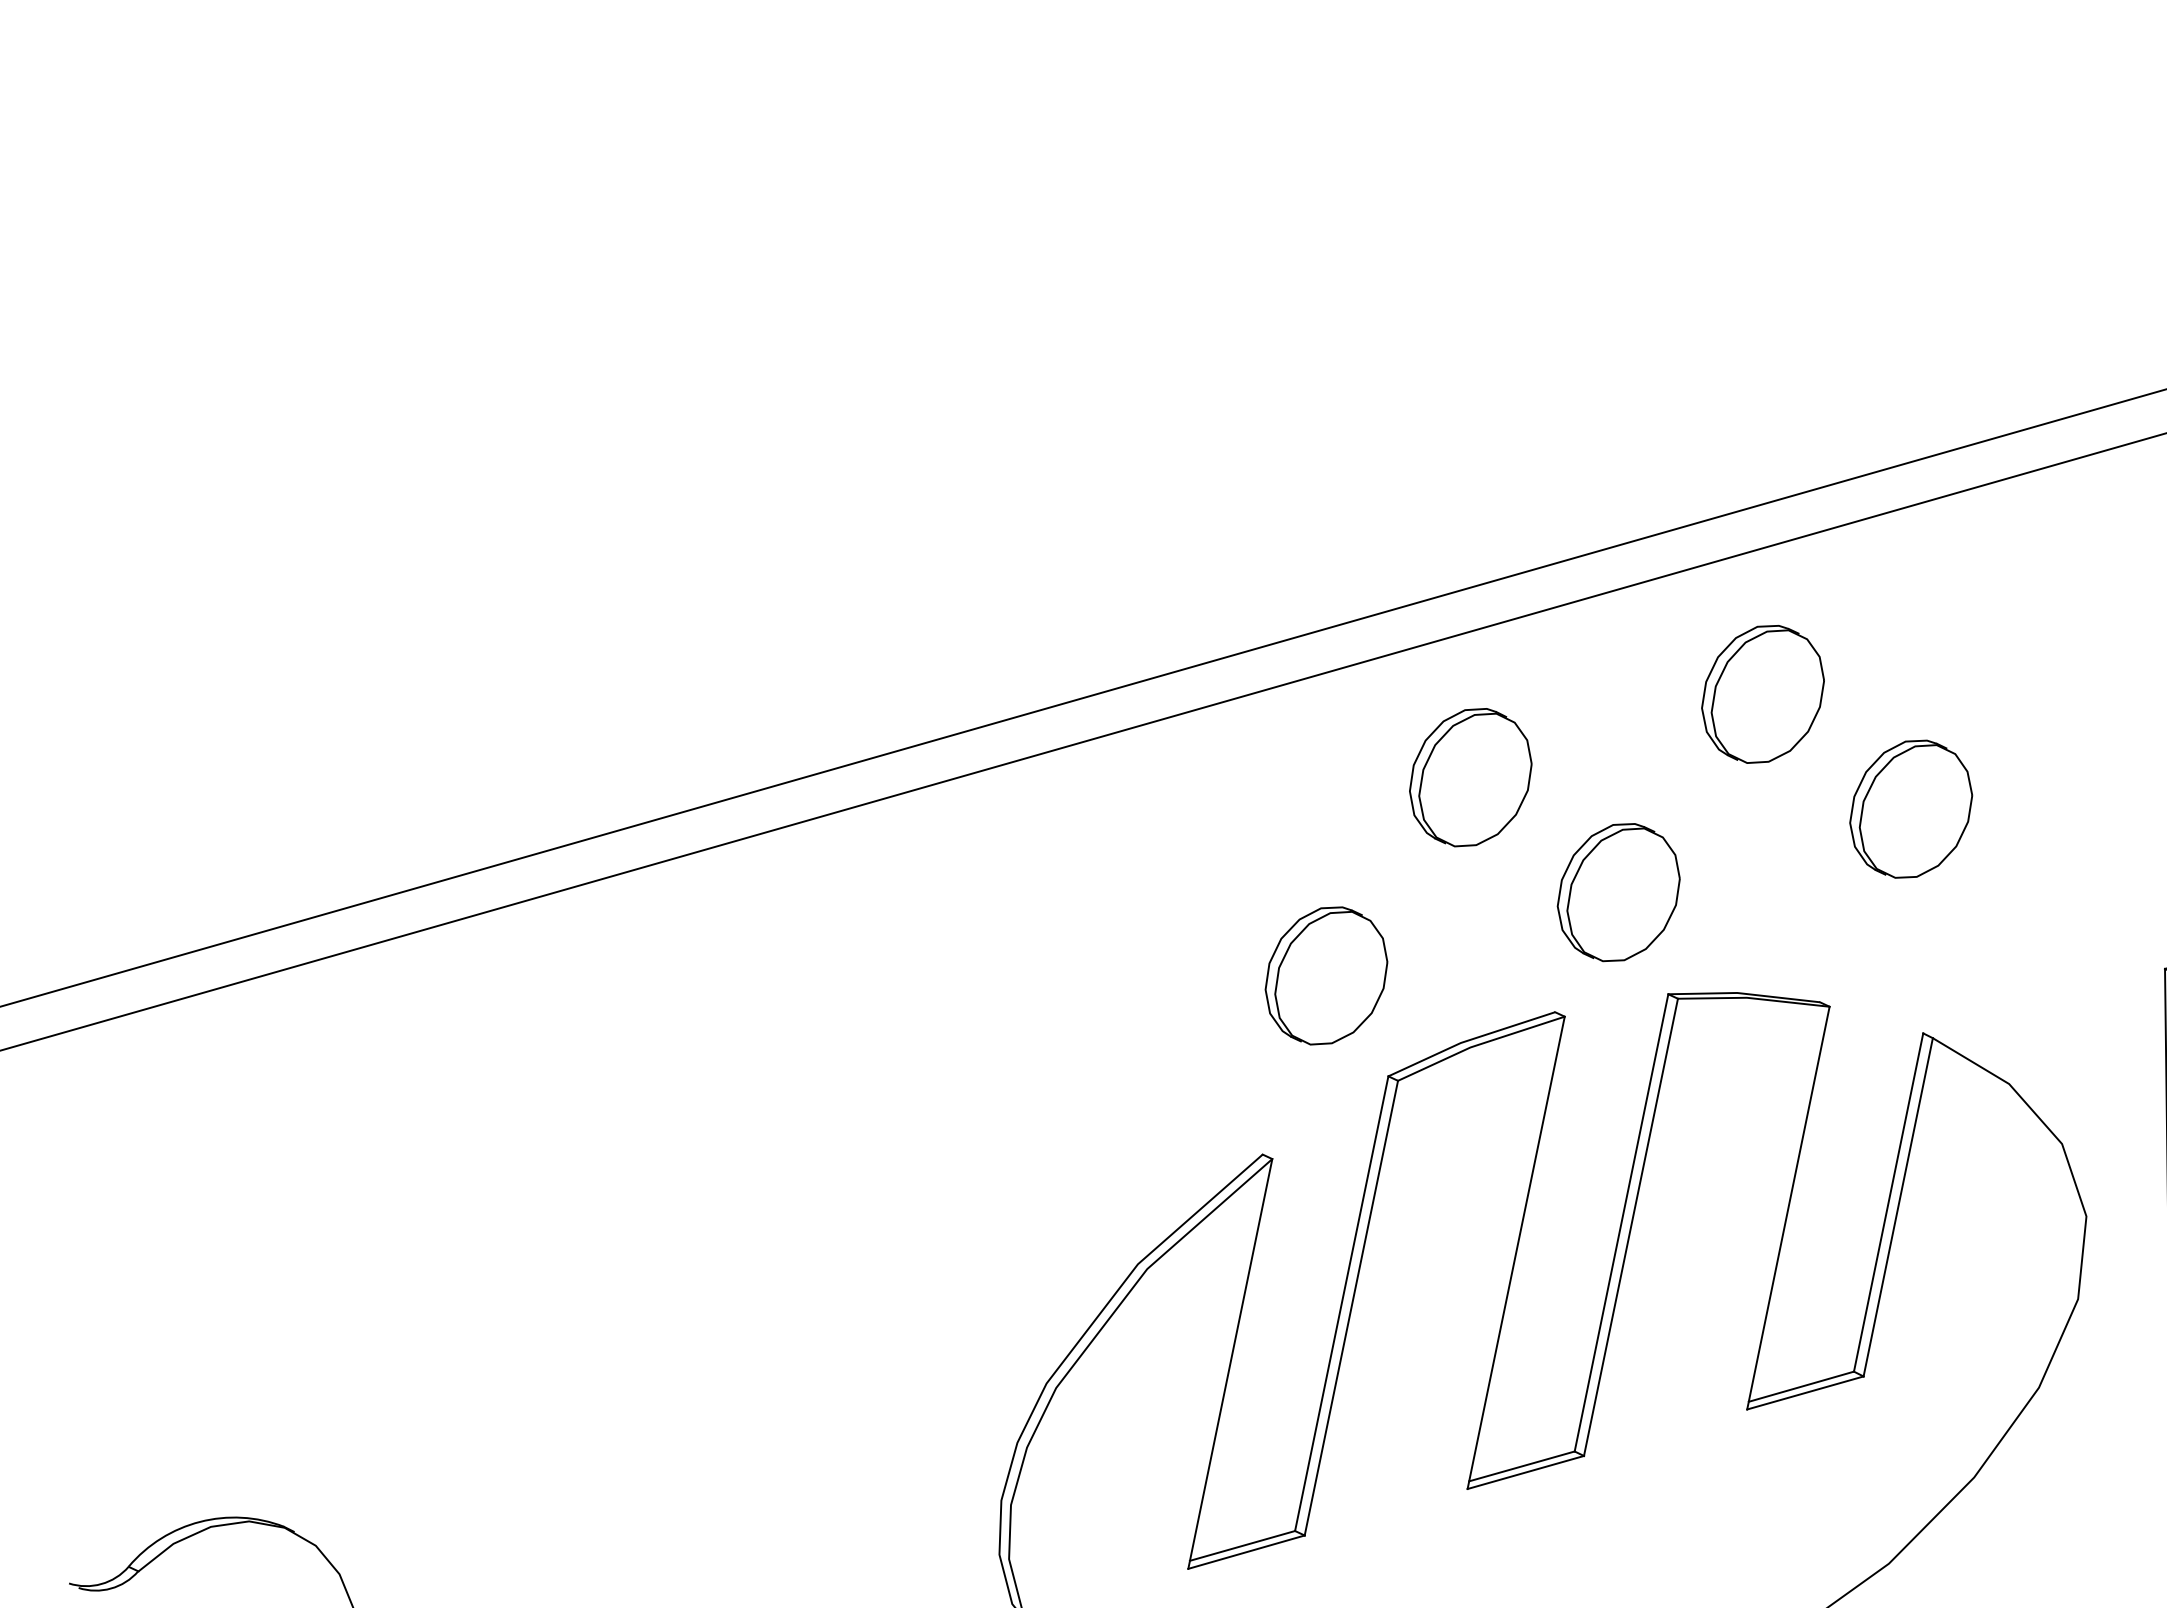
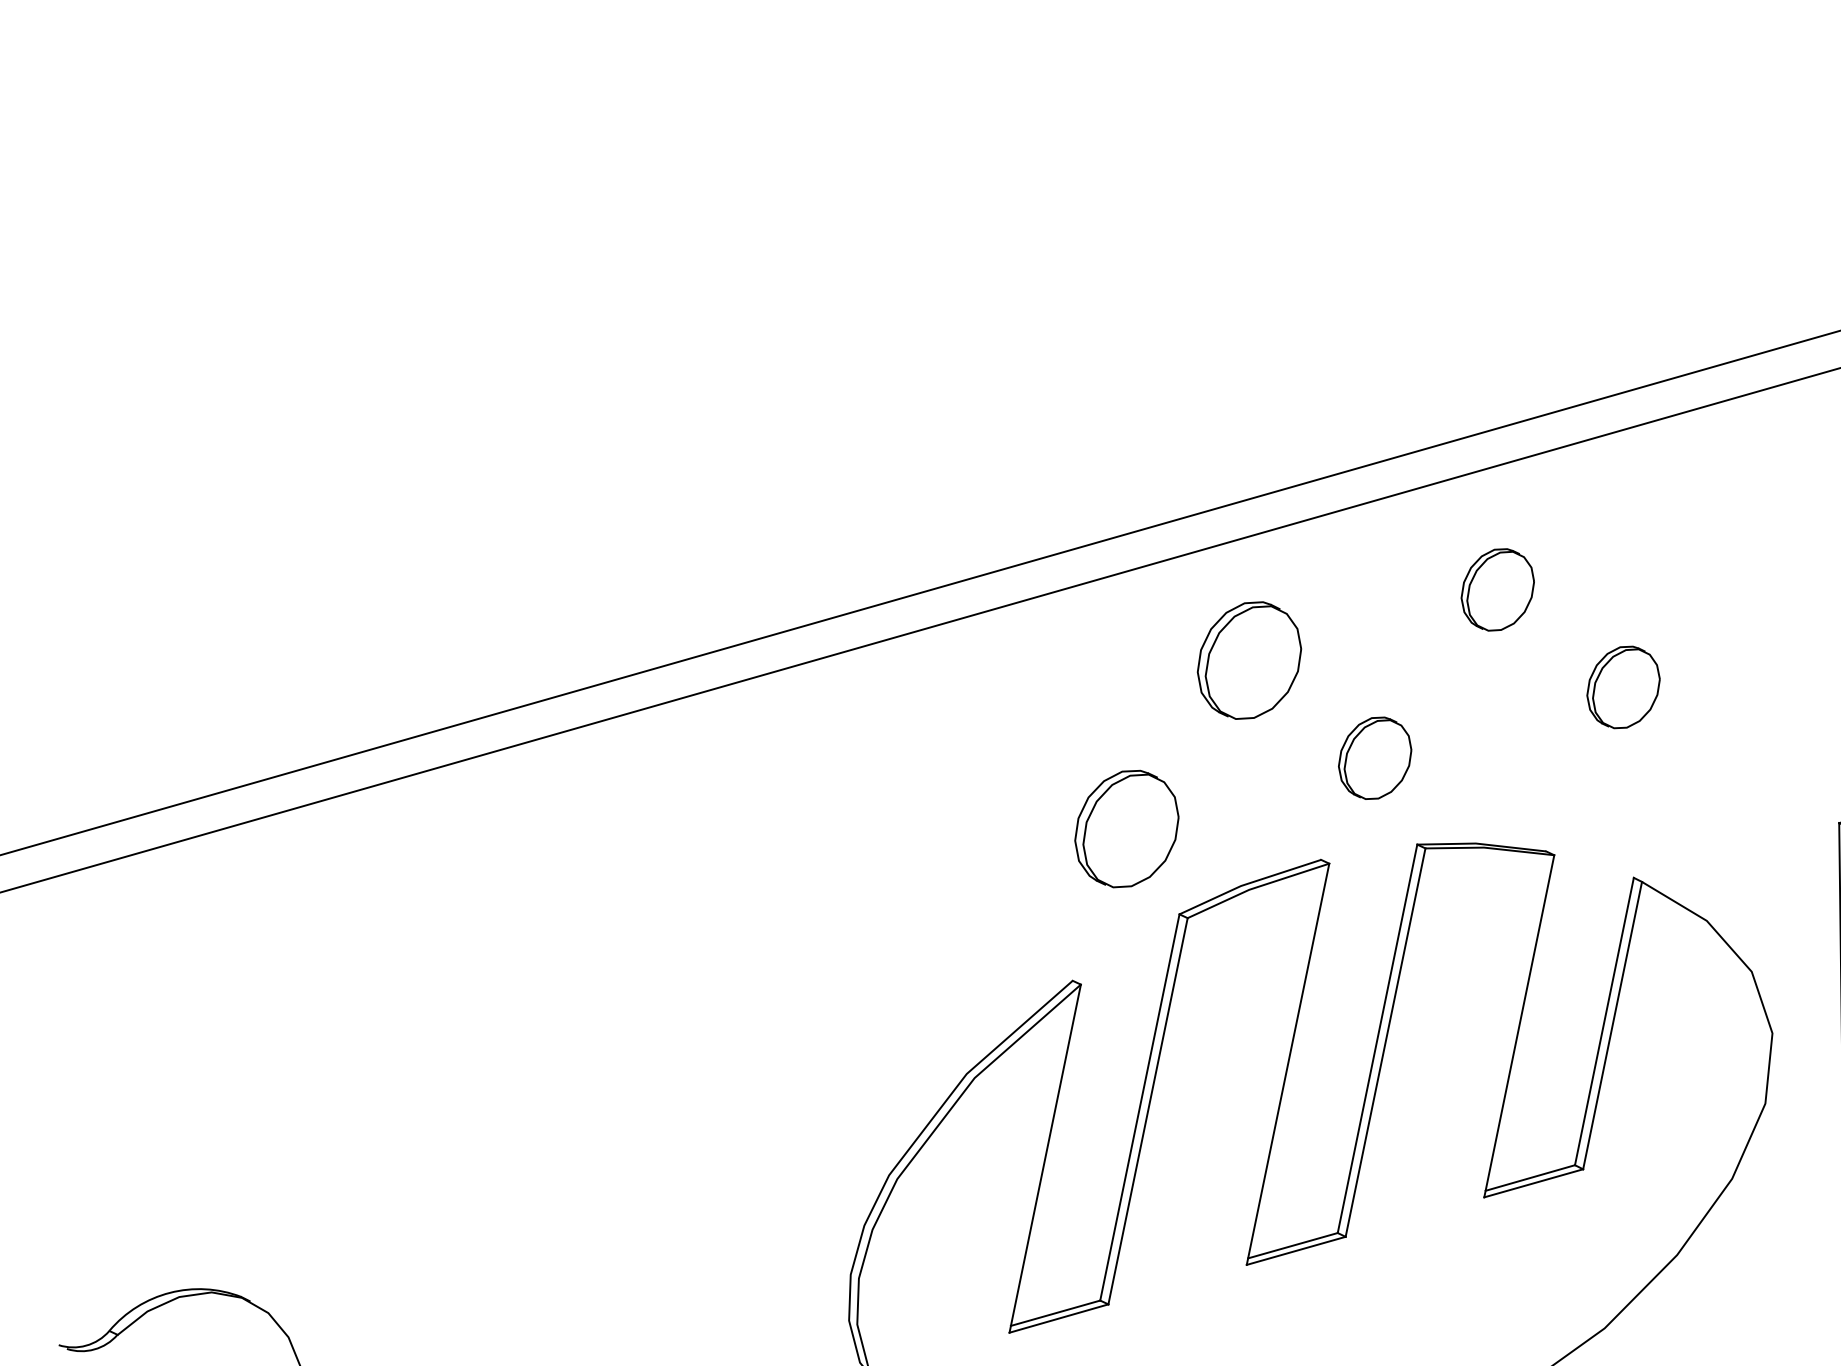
part: (1762, 693) -> (1497, 589), size x0.7
part: (1911, 809) -> (1623, 687), size x0.7
part: (1617, 892) -> (1374, 758), size x0.7

